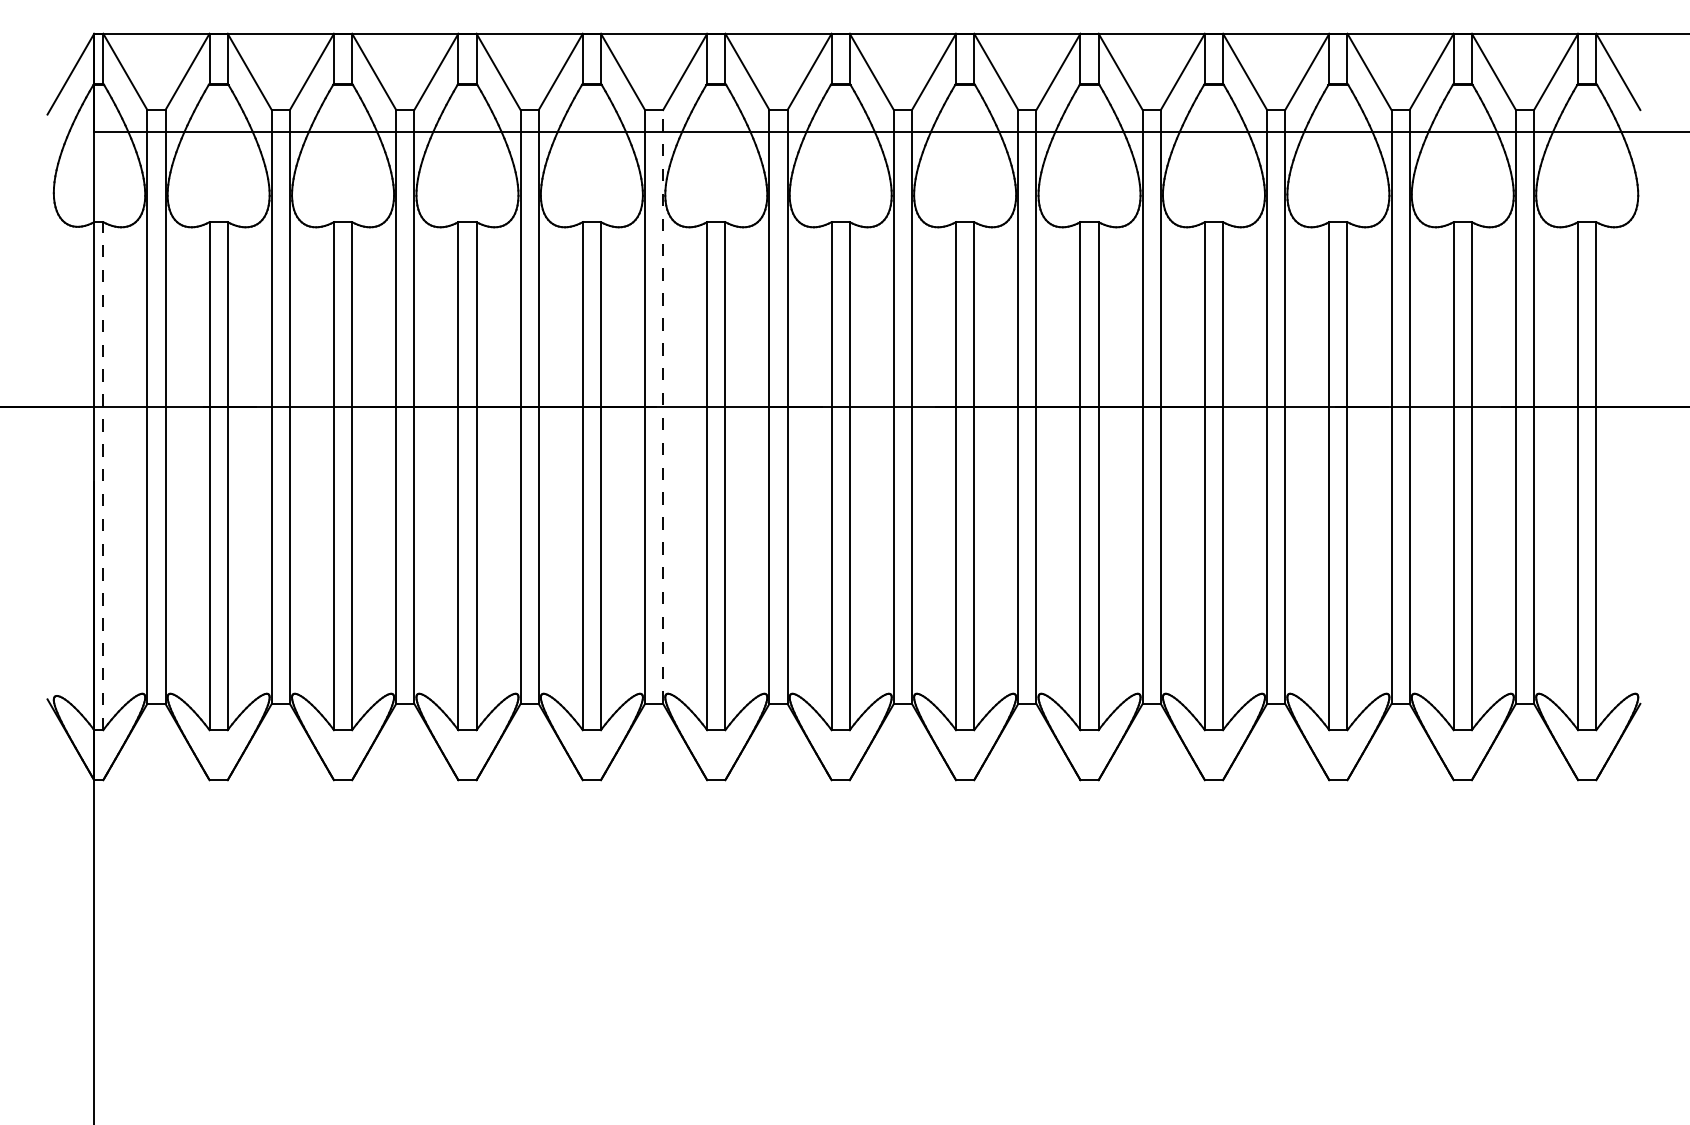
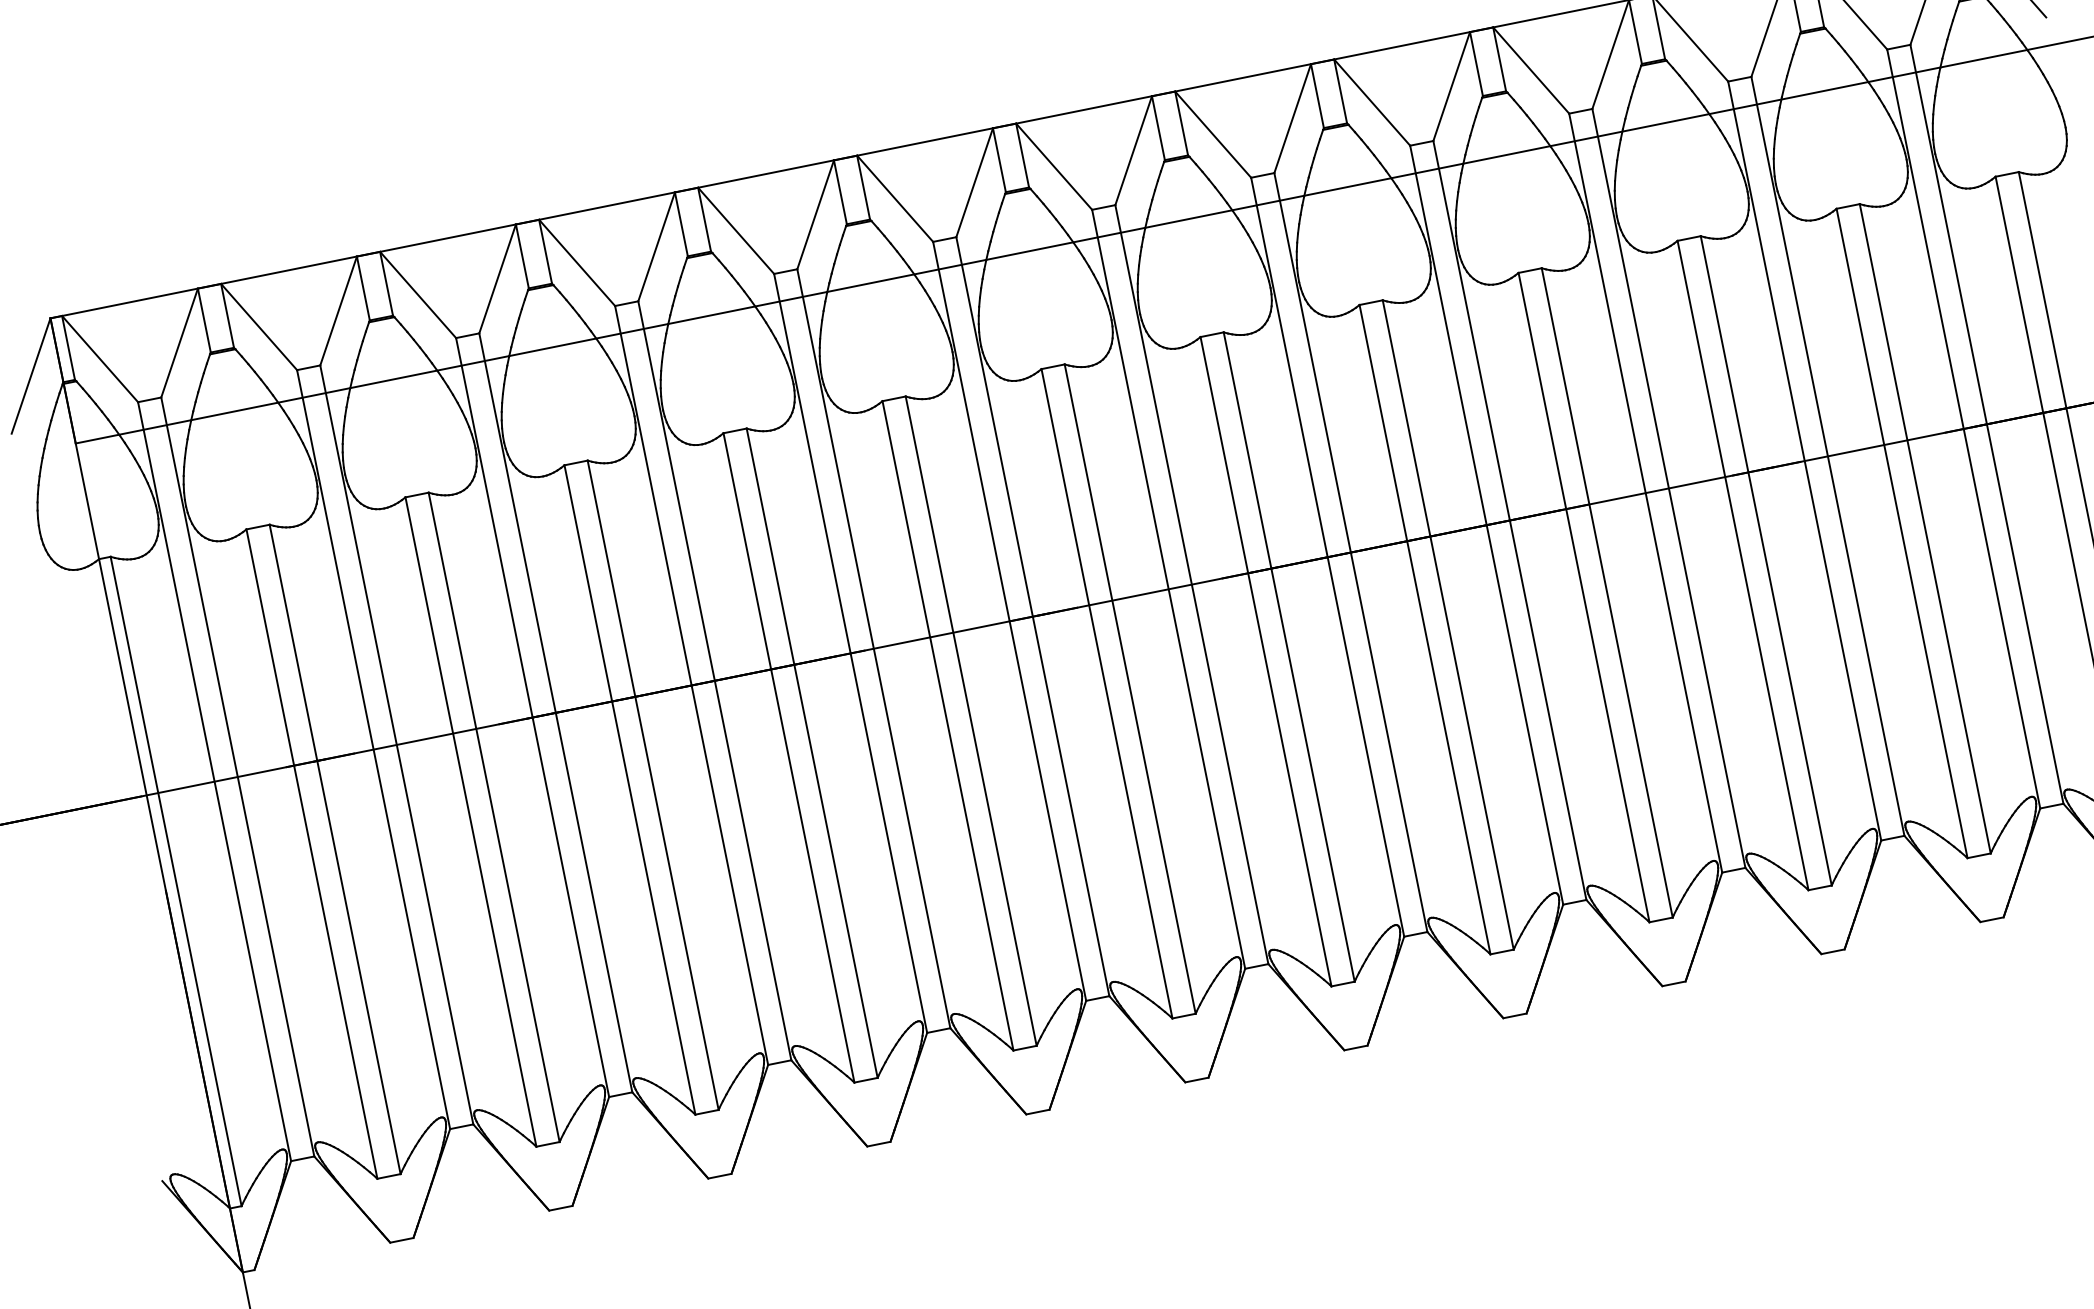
line: (663, 406) -> (874, 648), dashed -> solid
line: (103, 475) -> (176, 880), dashed -> solid

